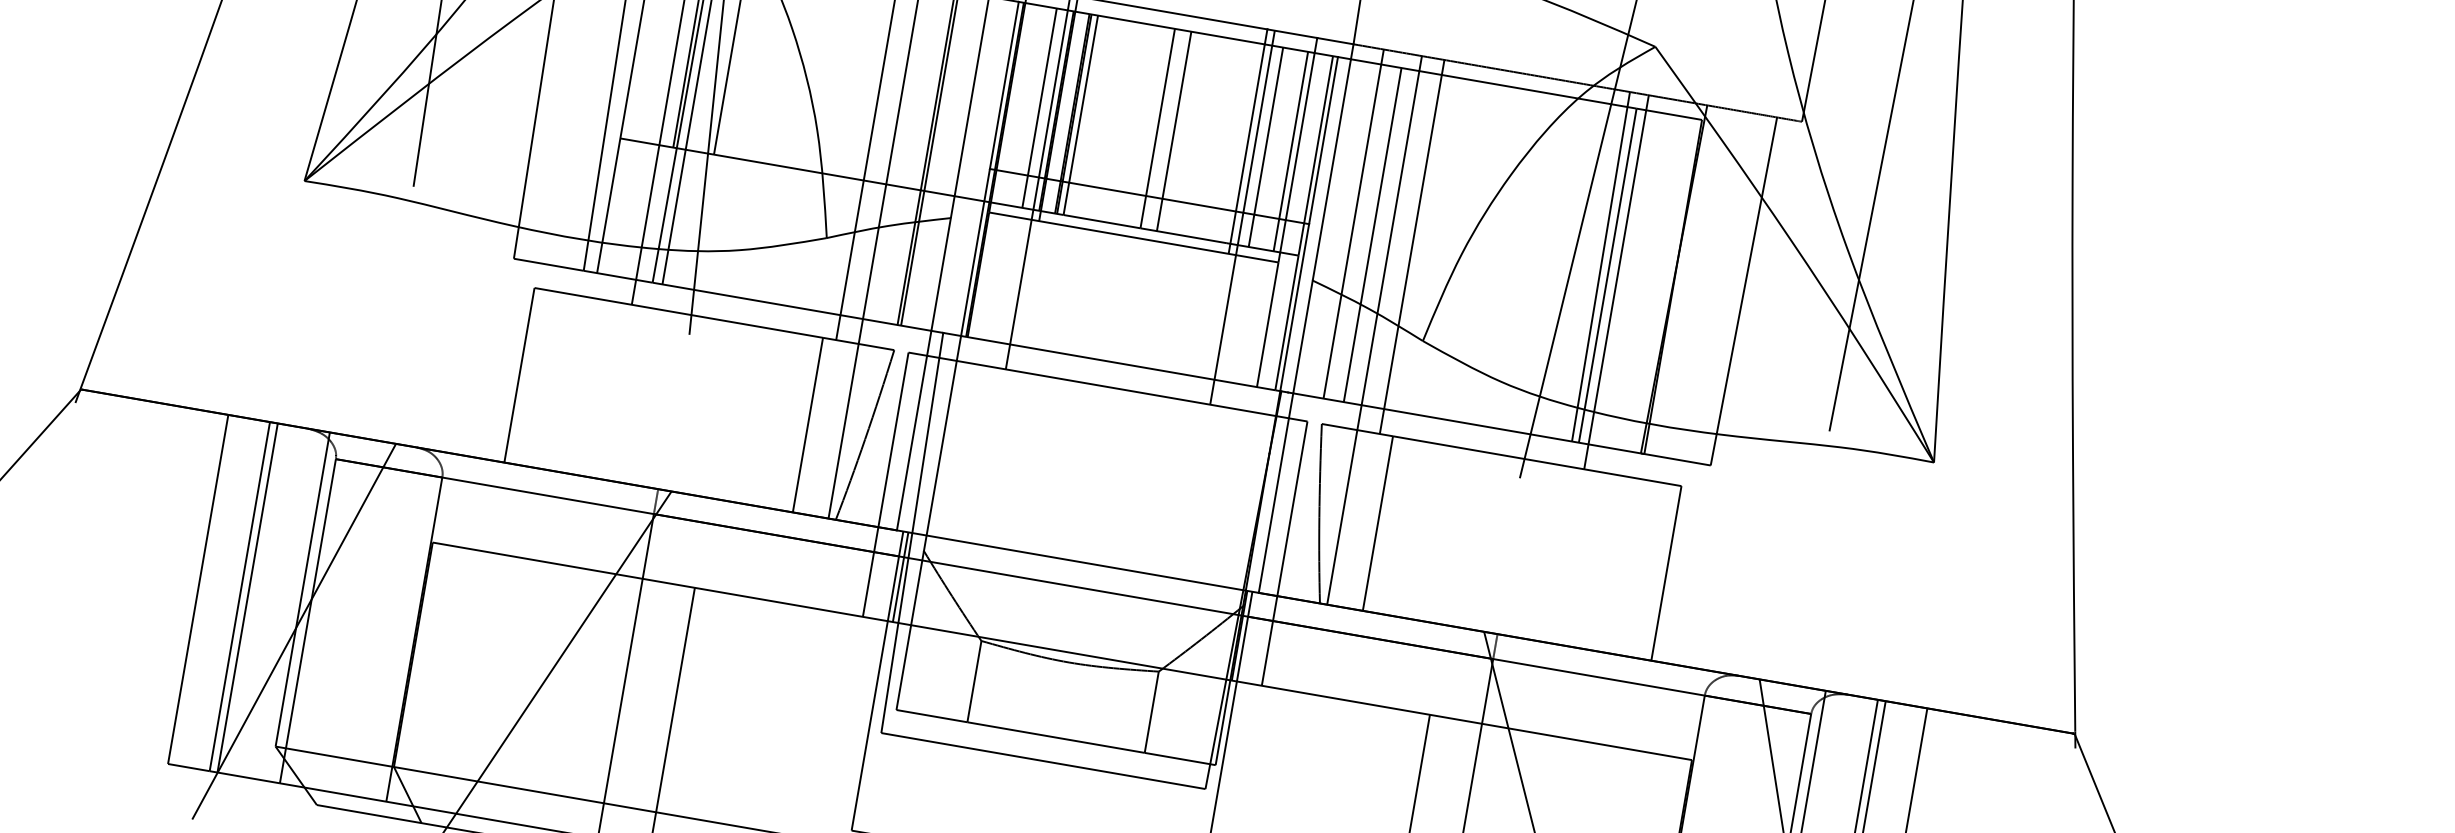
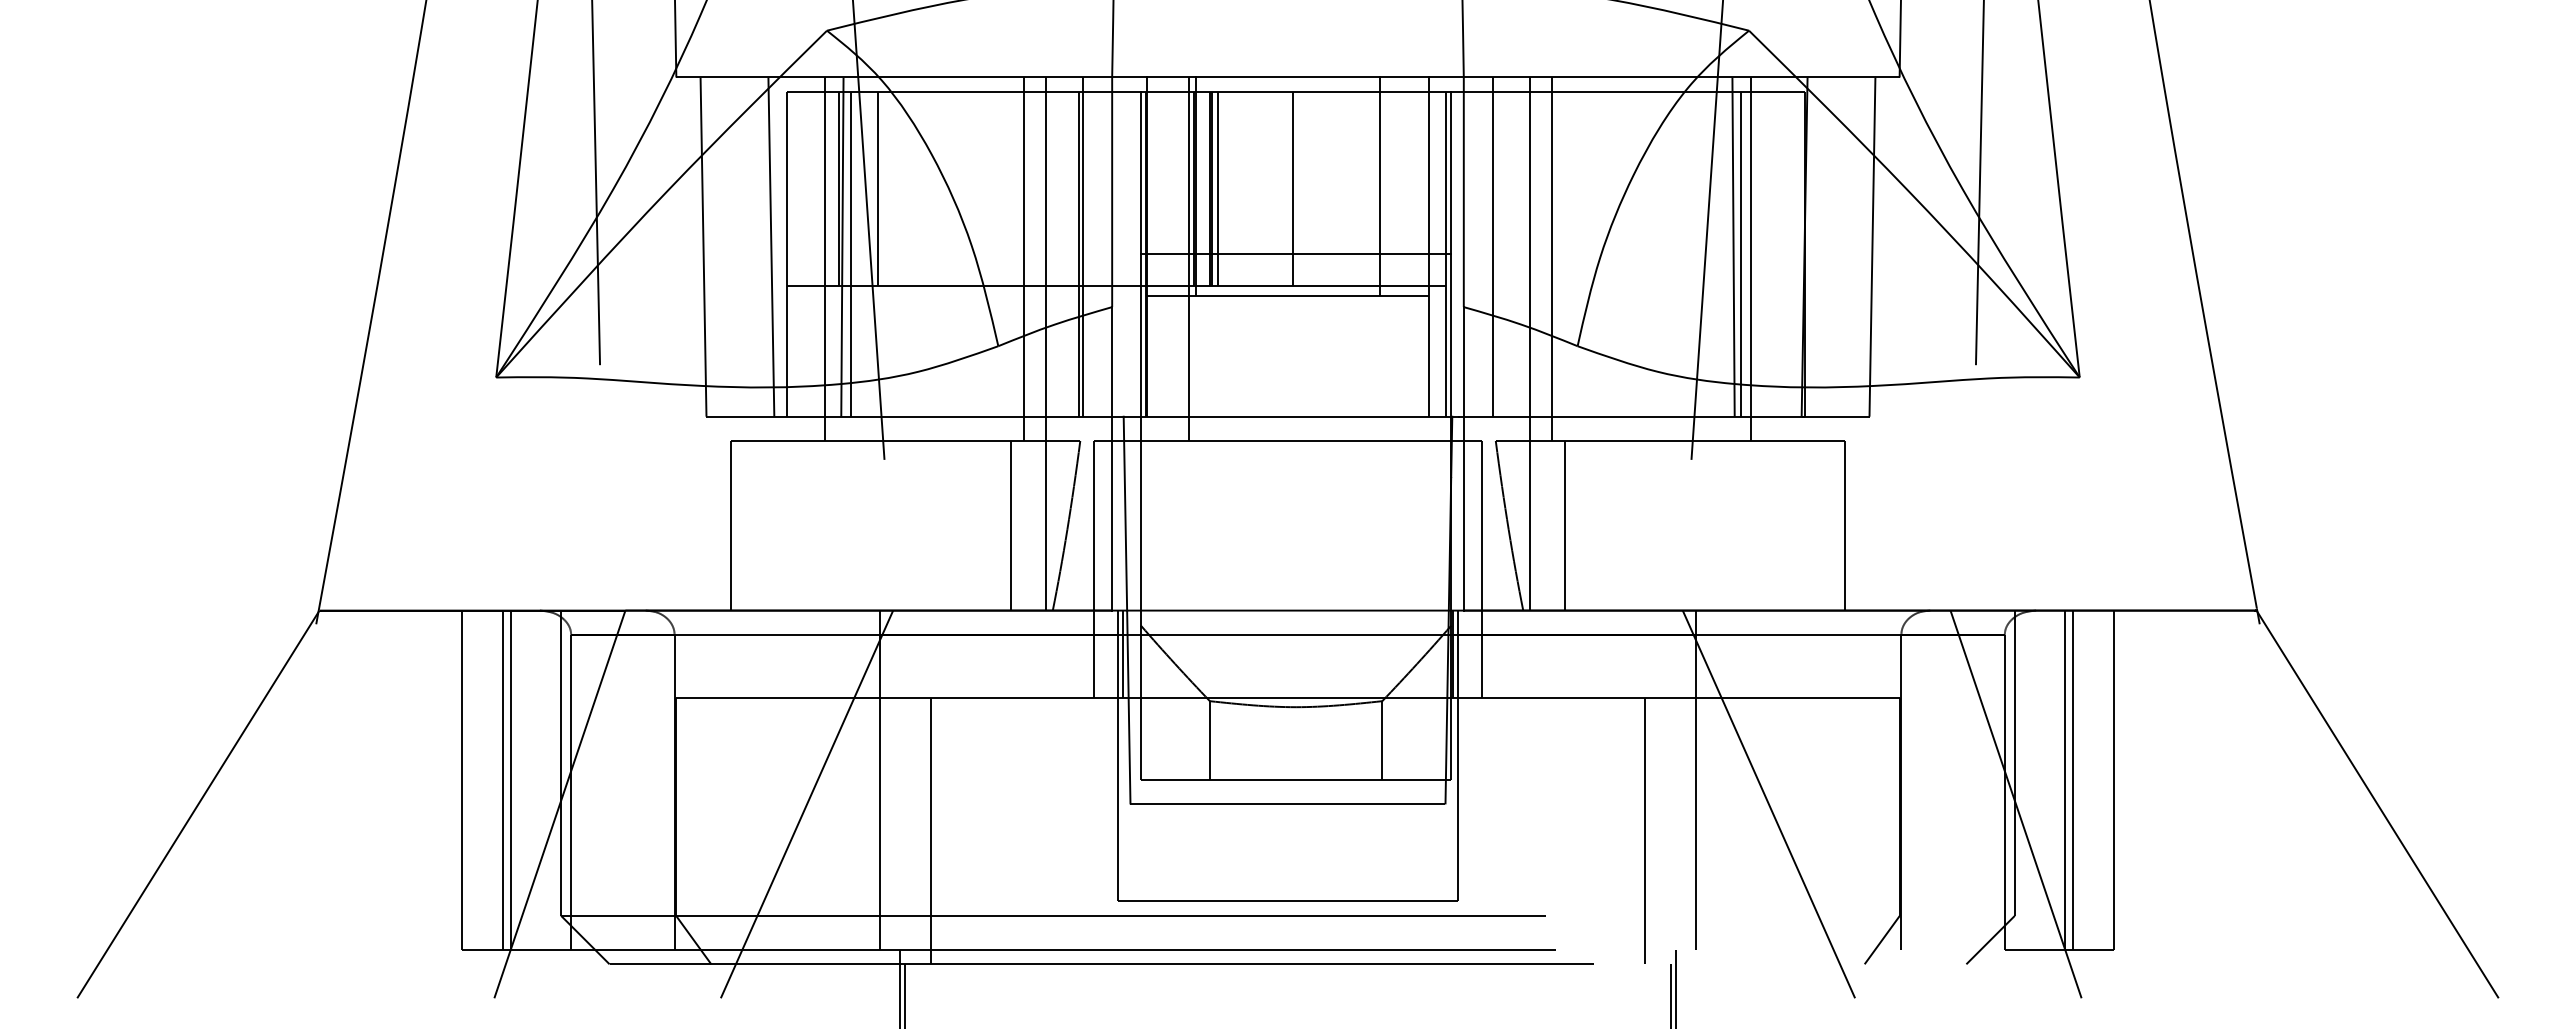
line: (1039, 107) -> (1177, 188), removed
line: (1173, 130) -> (1308, 188), removed
line: (1265, 146) -> (1397, 188), removed
line: (1291, 151) -> (1422, 188), removed
line: (1242, 217) -> (1387, 258), removed
line: (1372, 235) -> (1512, 254), removed

